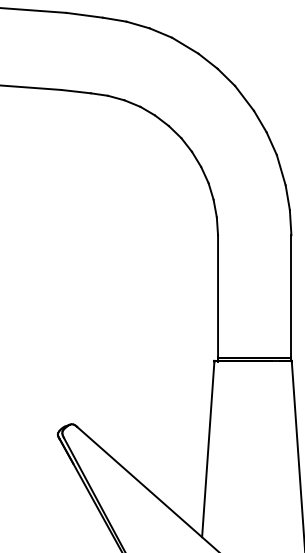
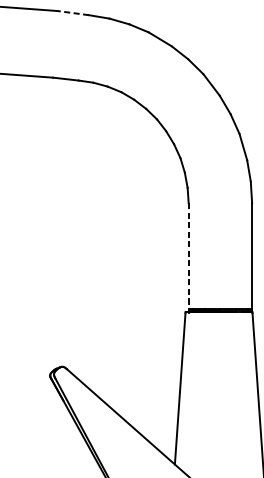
line: (84, 15) -> (73, 13), solid -> dashed
line: (218, 296) -> (189, 256), solid -> dashed

